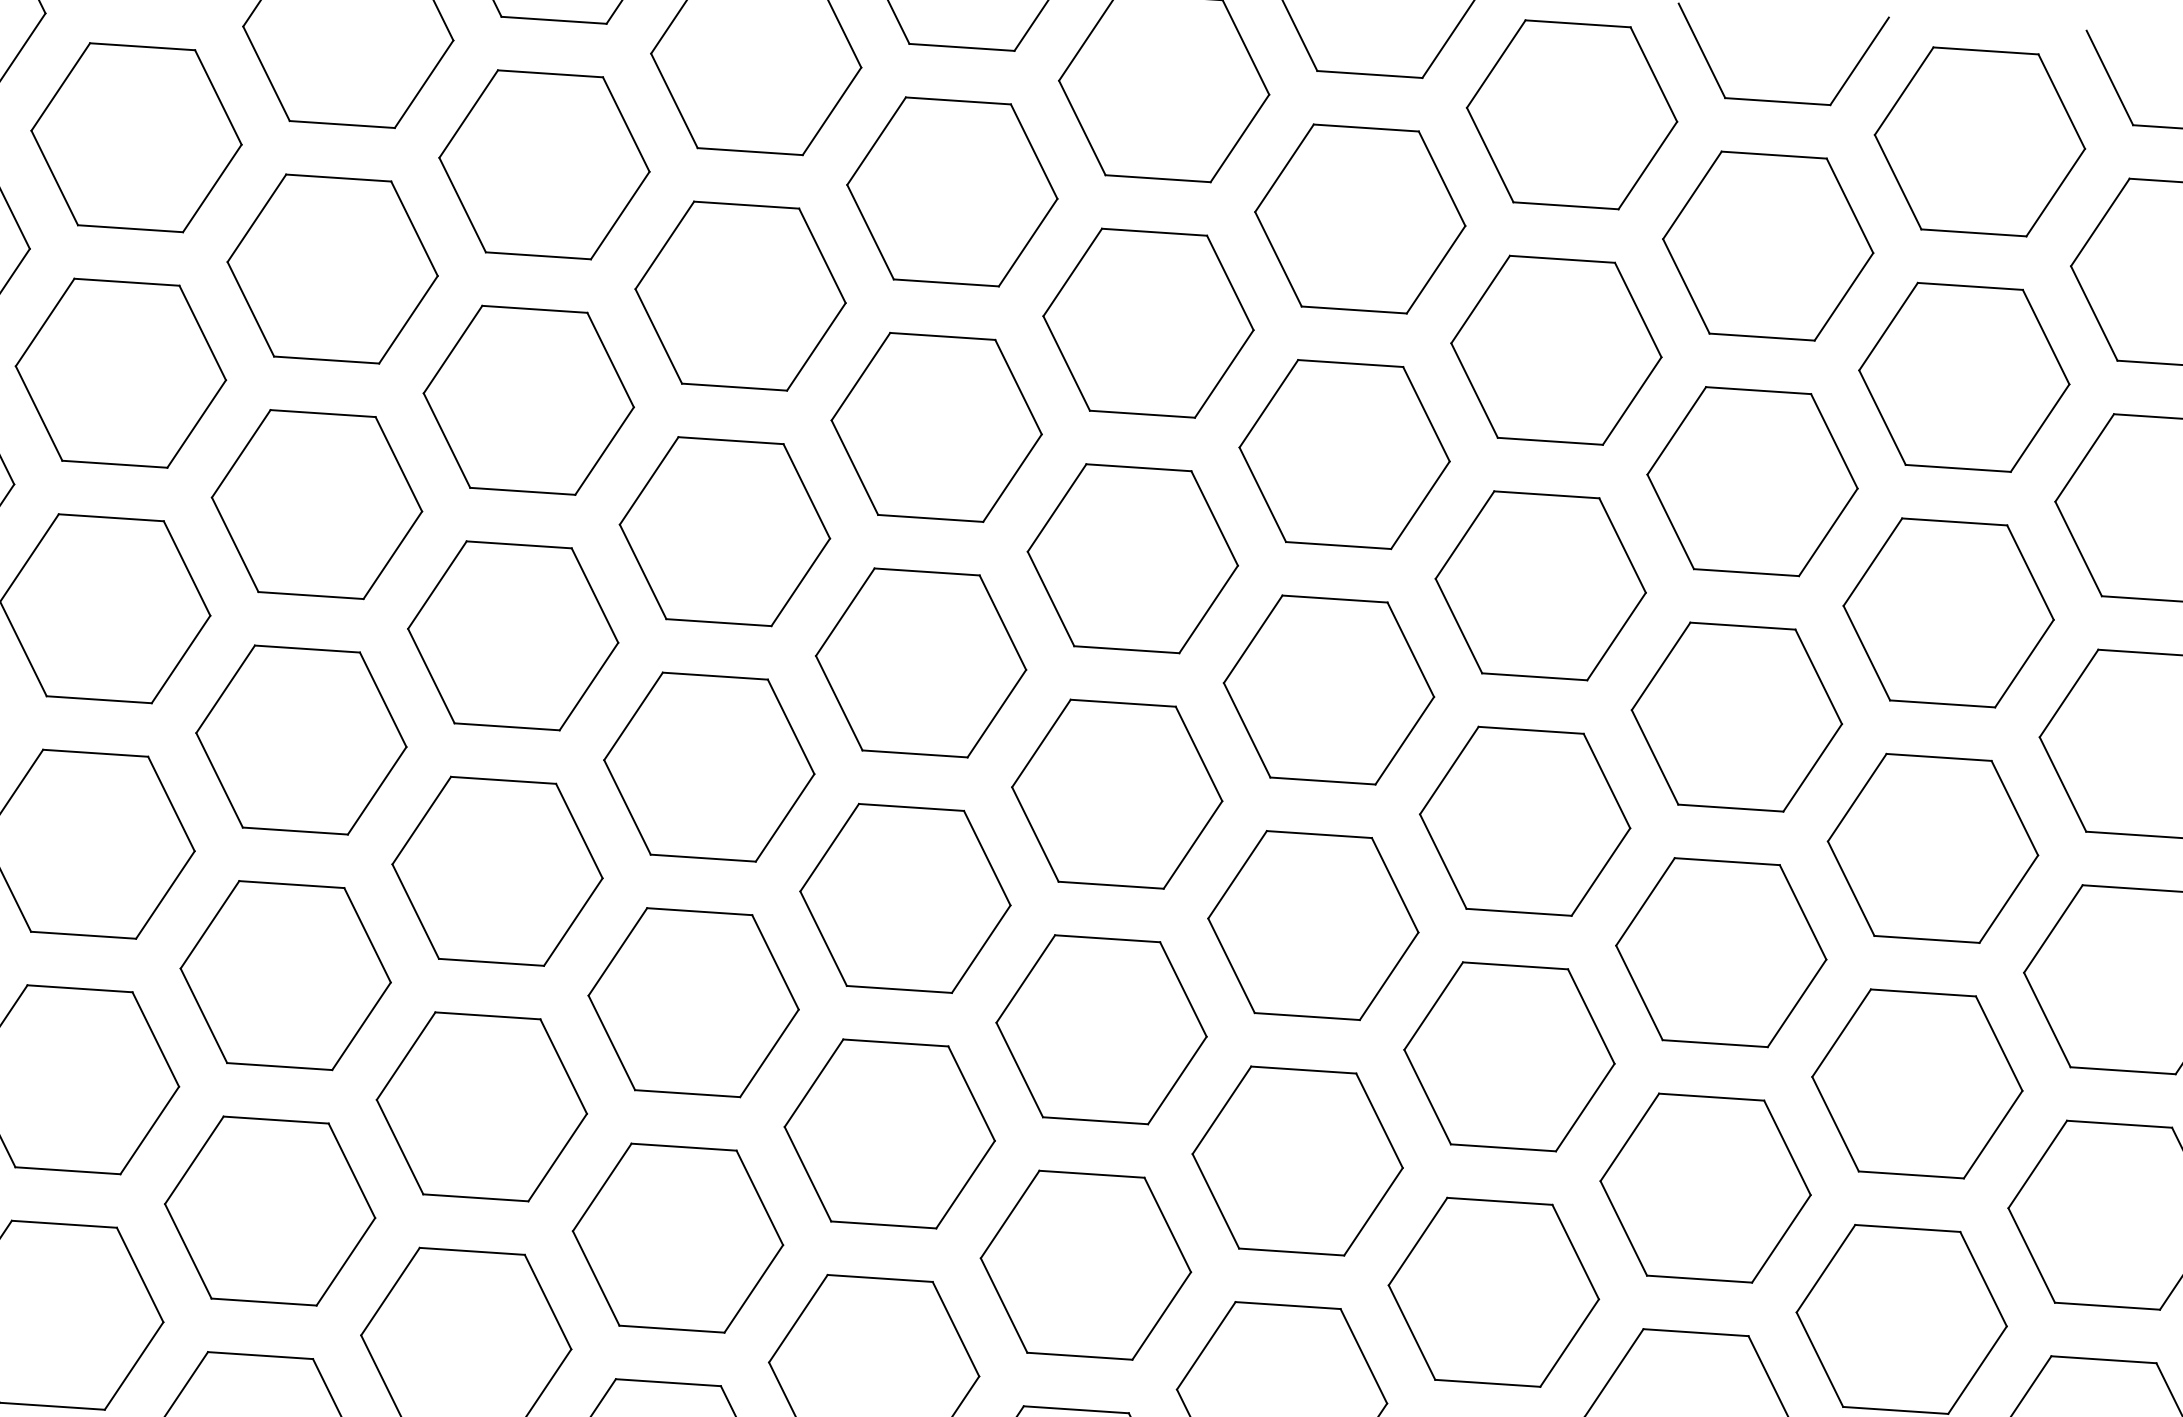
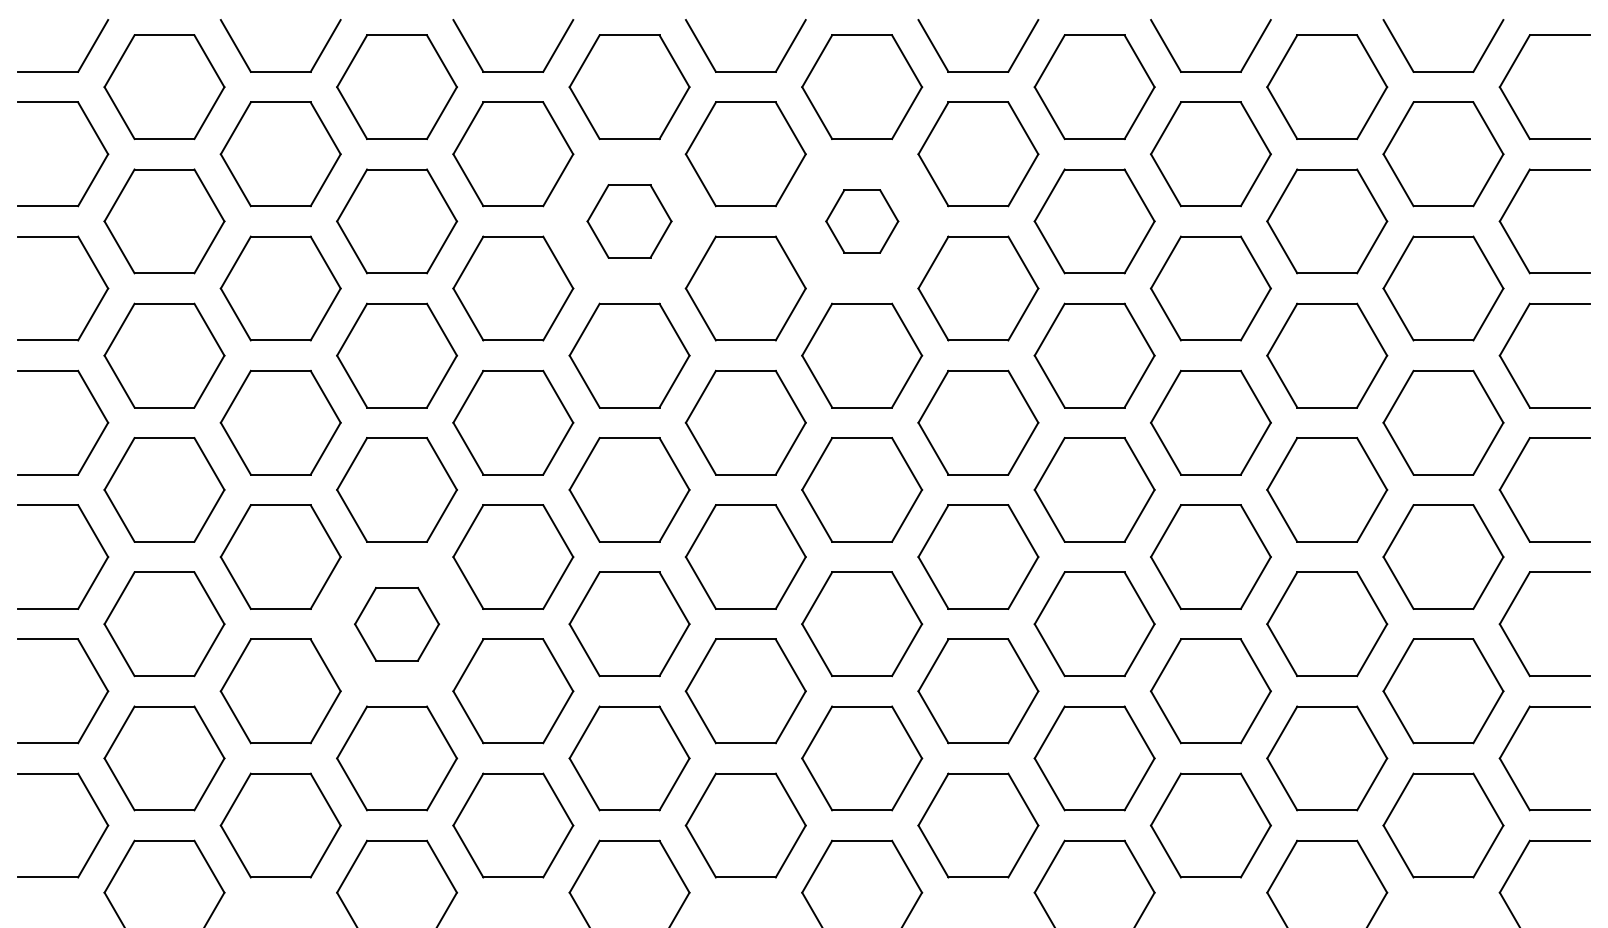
part: (740, 296) -> (629, 221), size x0.7
part: (1149, 323) -> (862, 221), size x0.6
part: (284, 976) -> (396, 624), size x0.7

